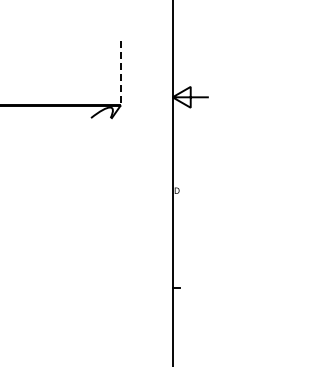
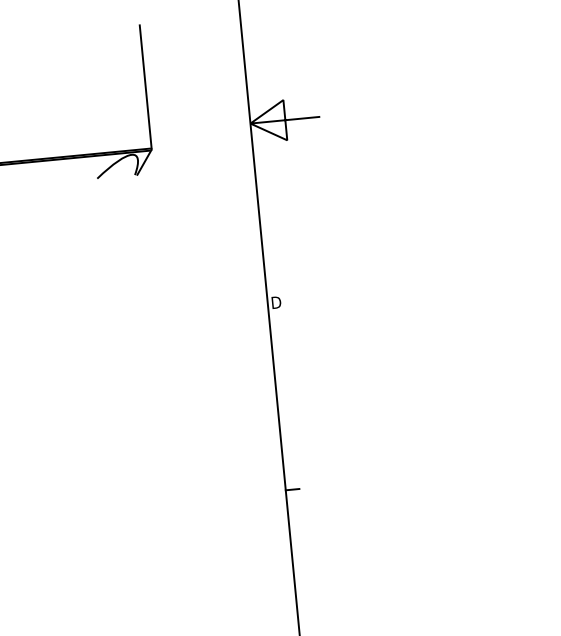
line: (120, 73) -> (145, 87), dashed -> solid

